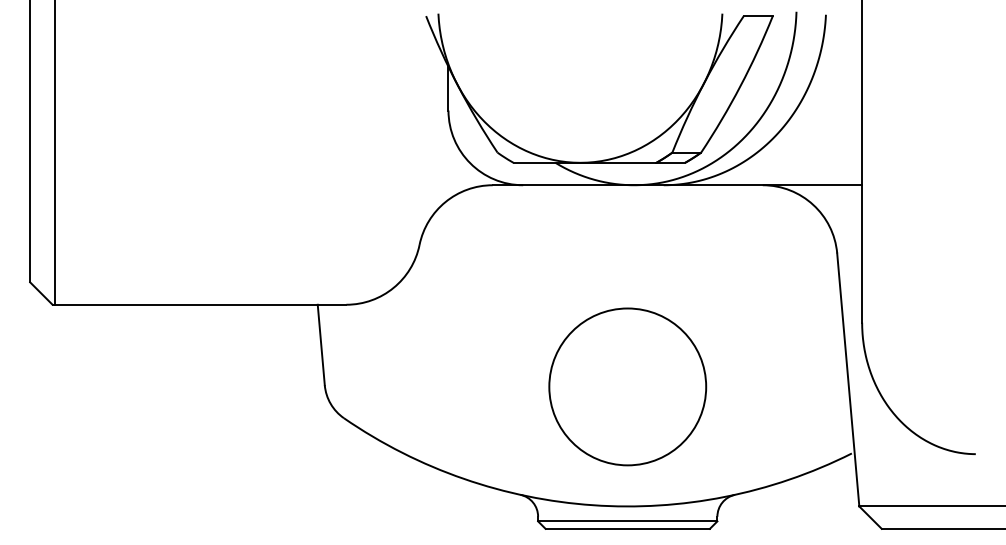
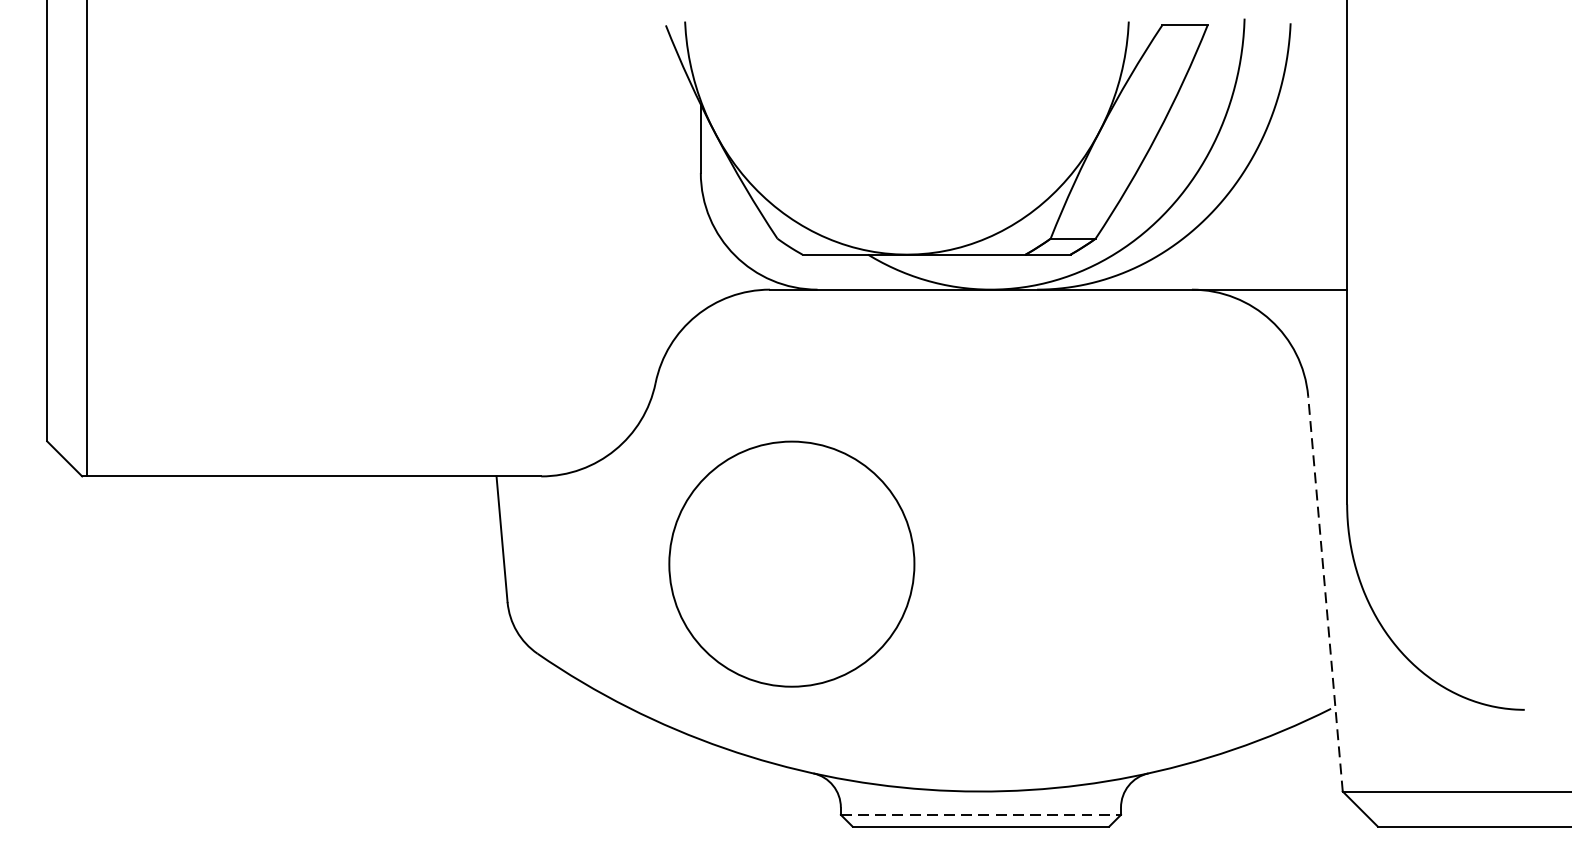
line: (848, 379) -> (1325, 593), solid -> dashed
circle: (627, 386) -> (791, 563), moved
line: (627, 521) -> (980, 815), solid -> dashed

